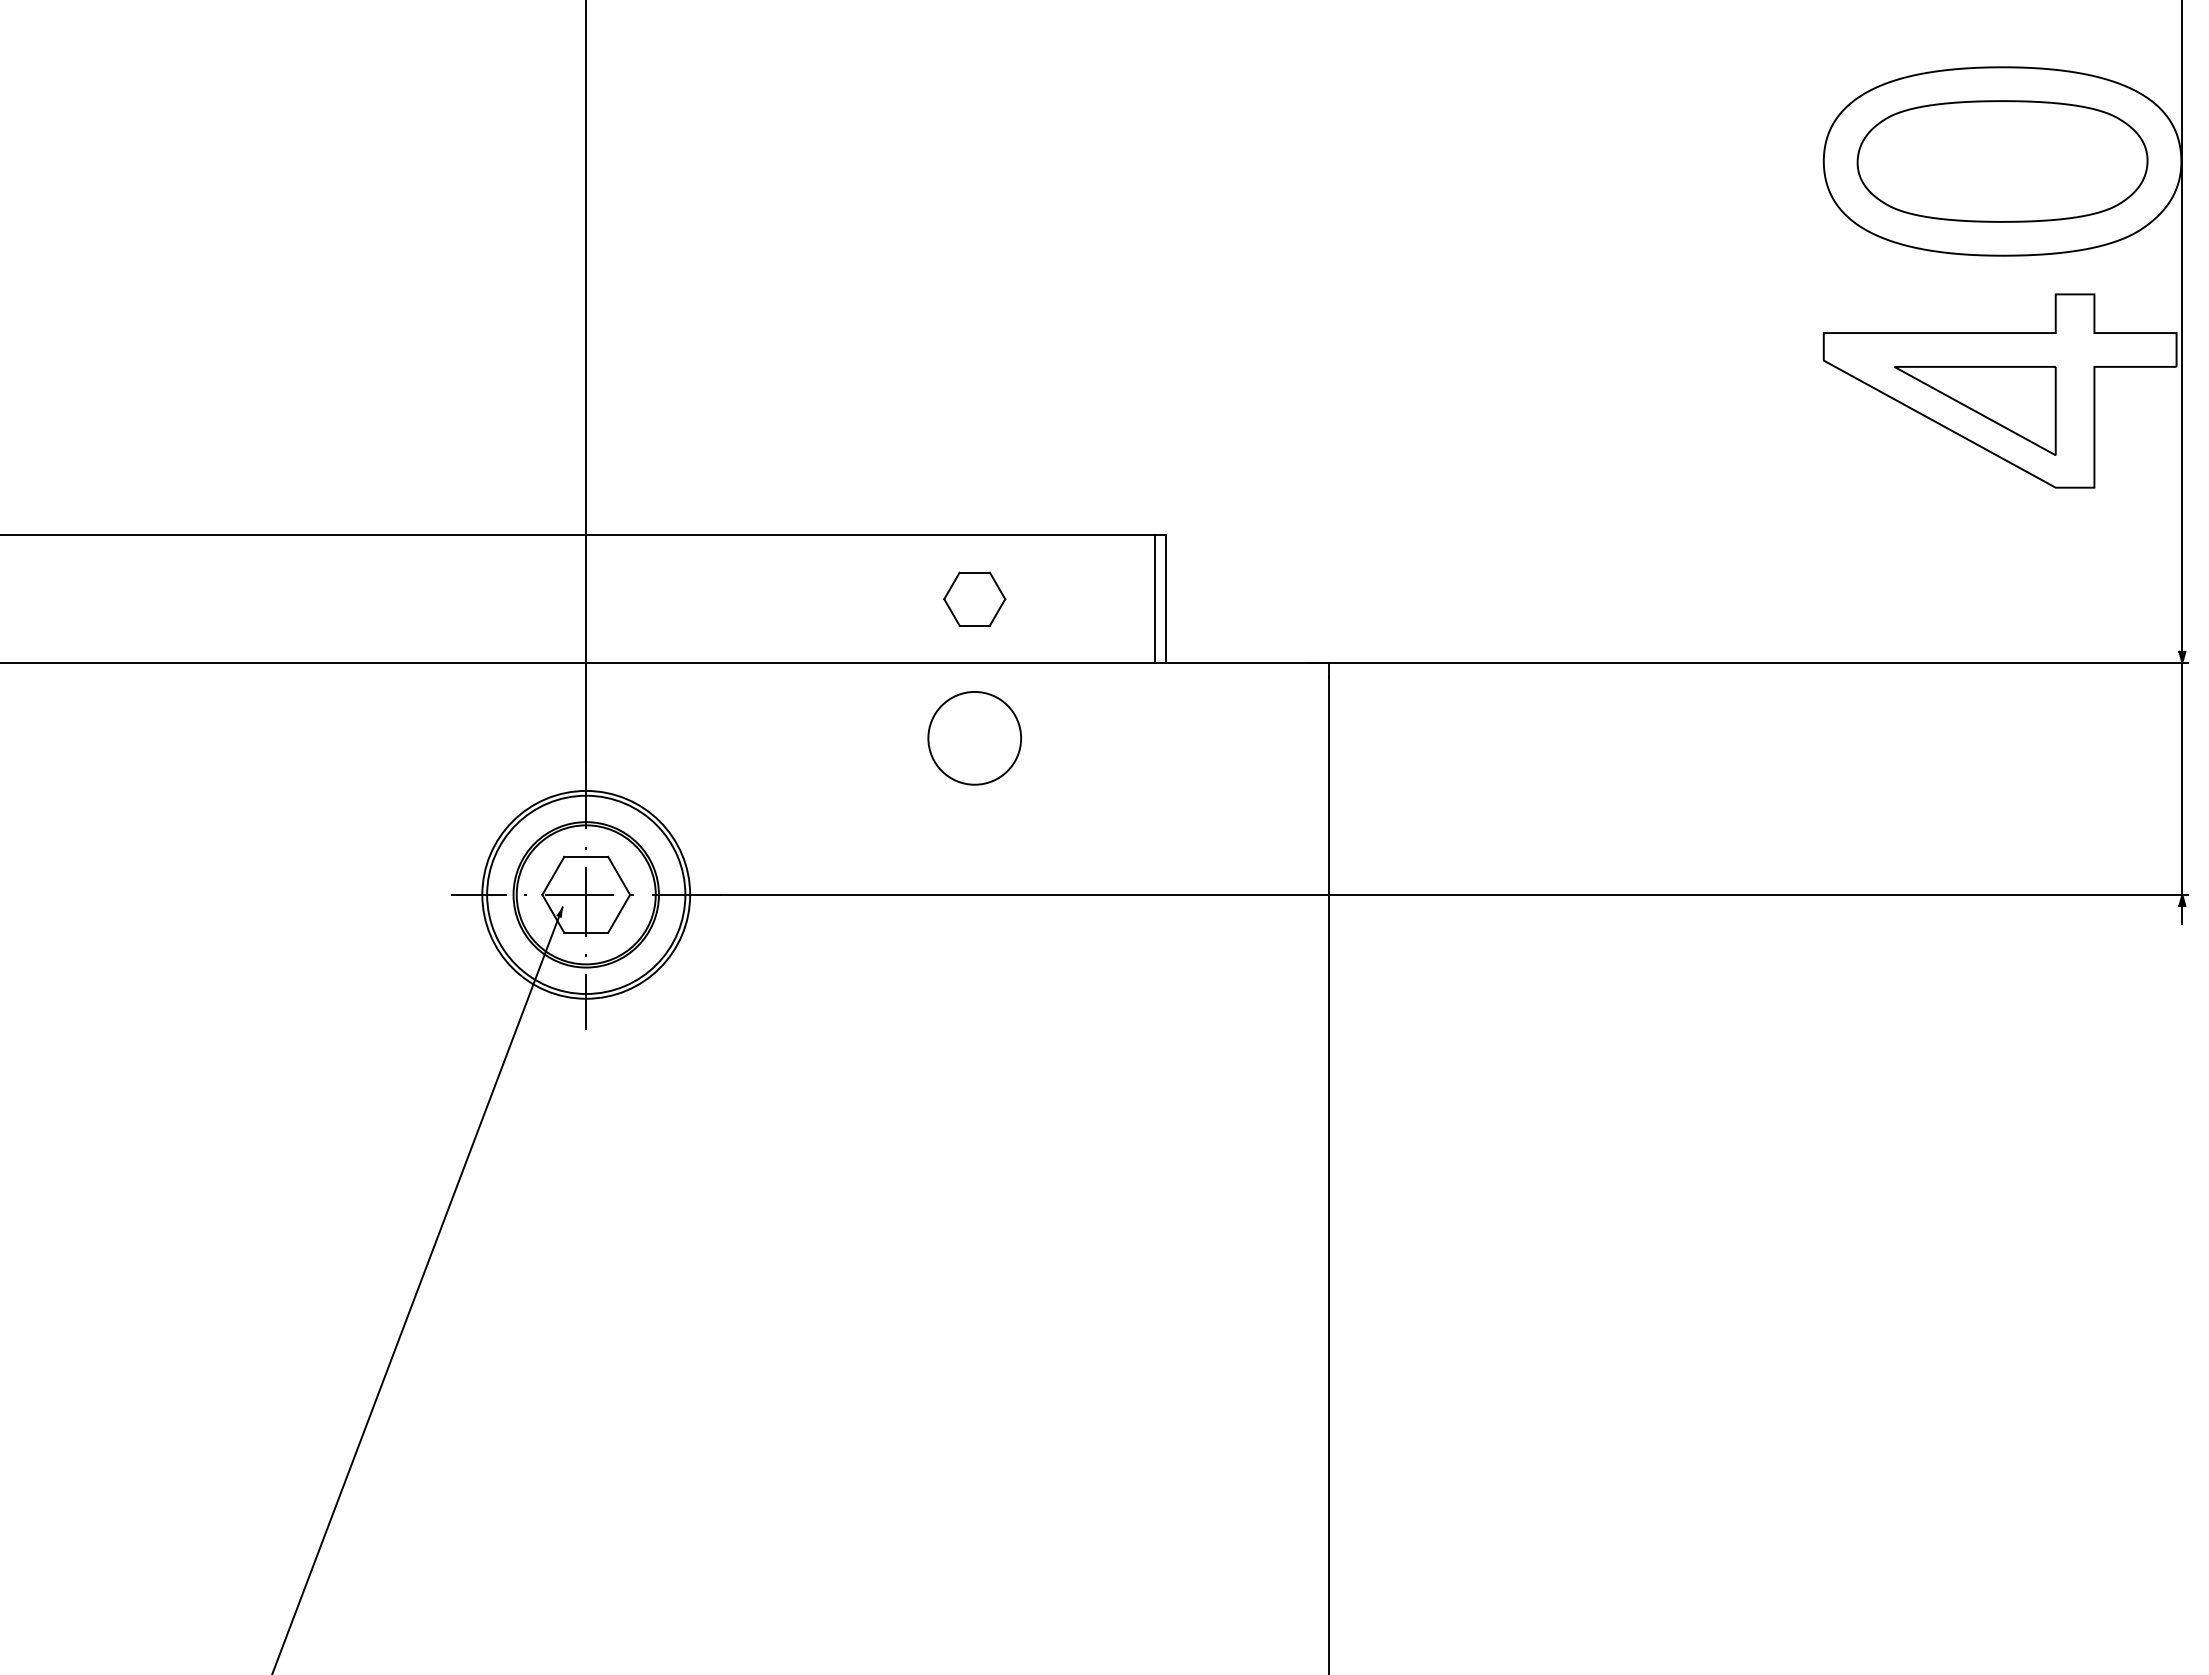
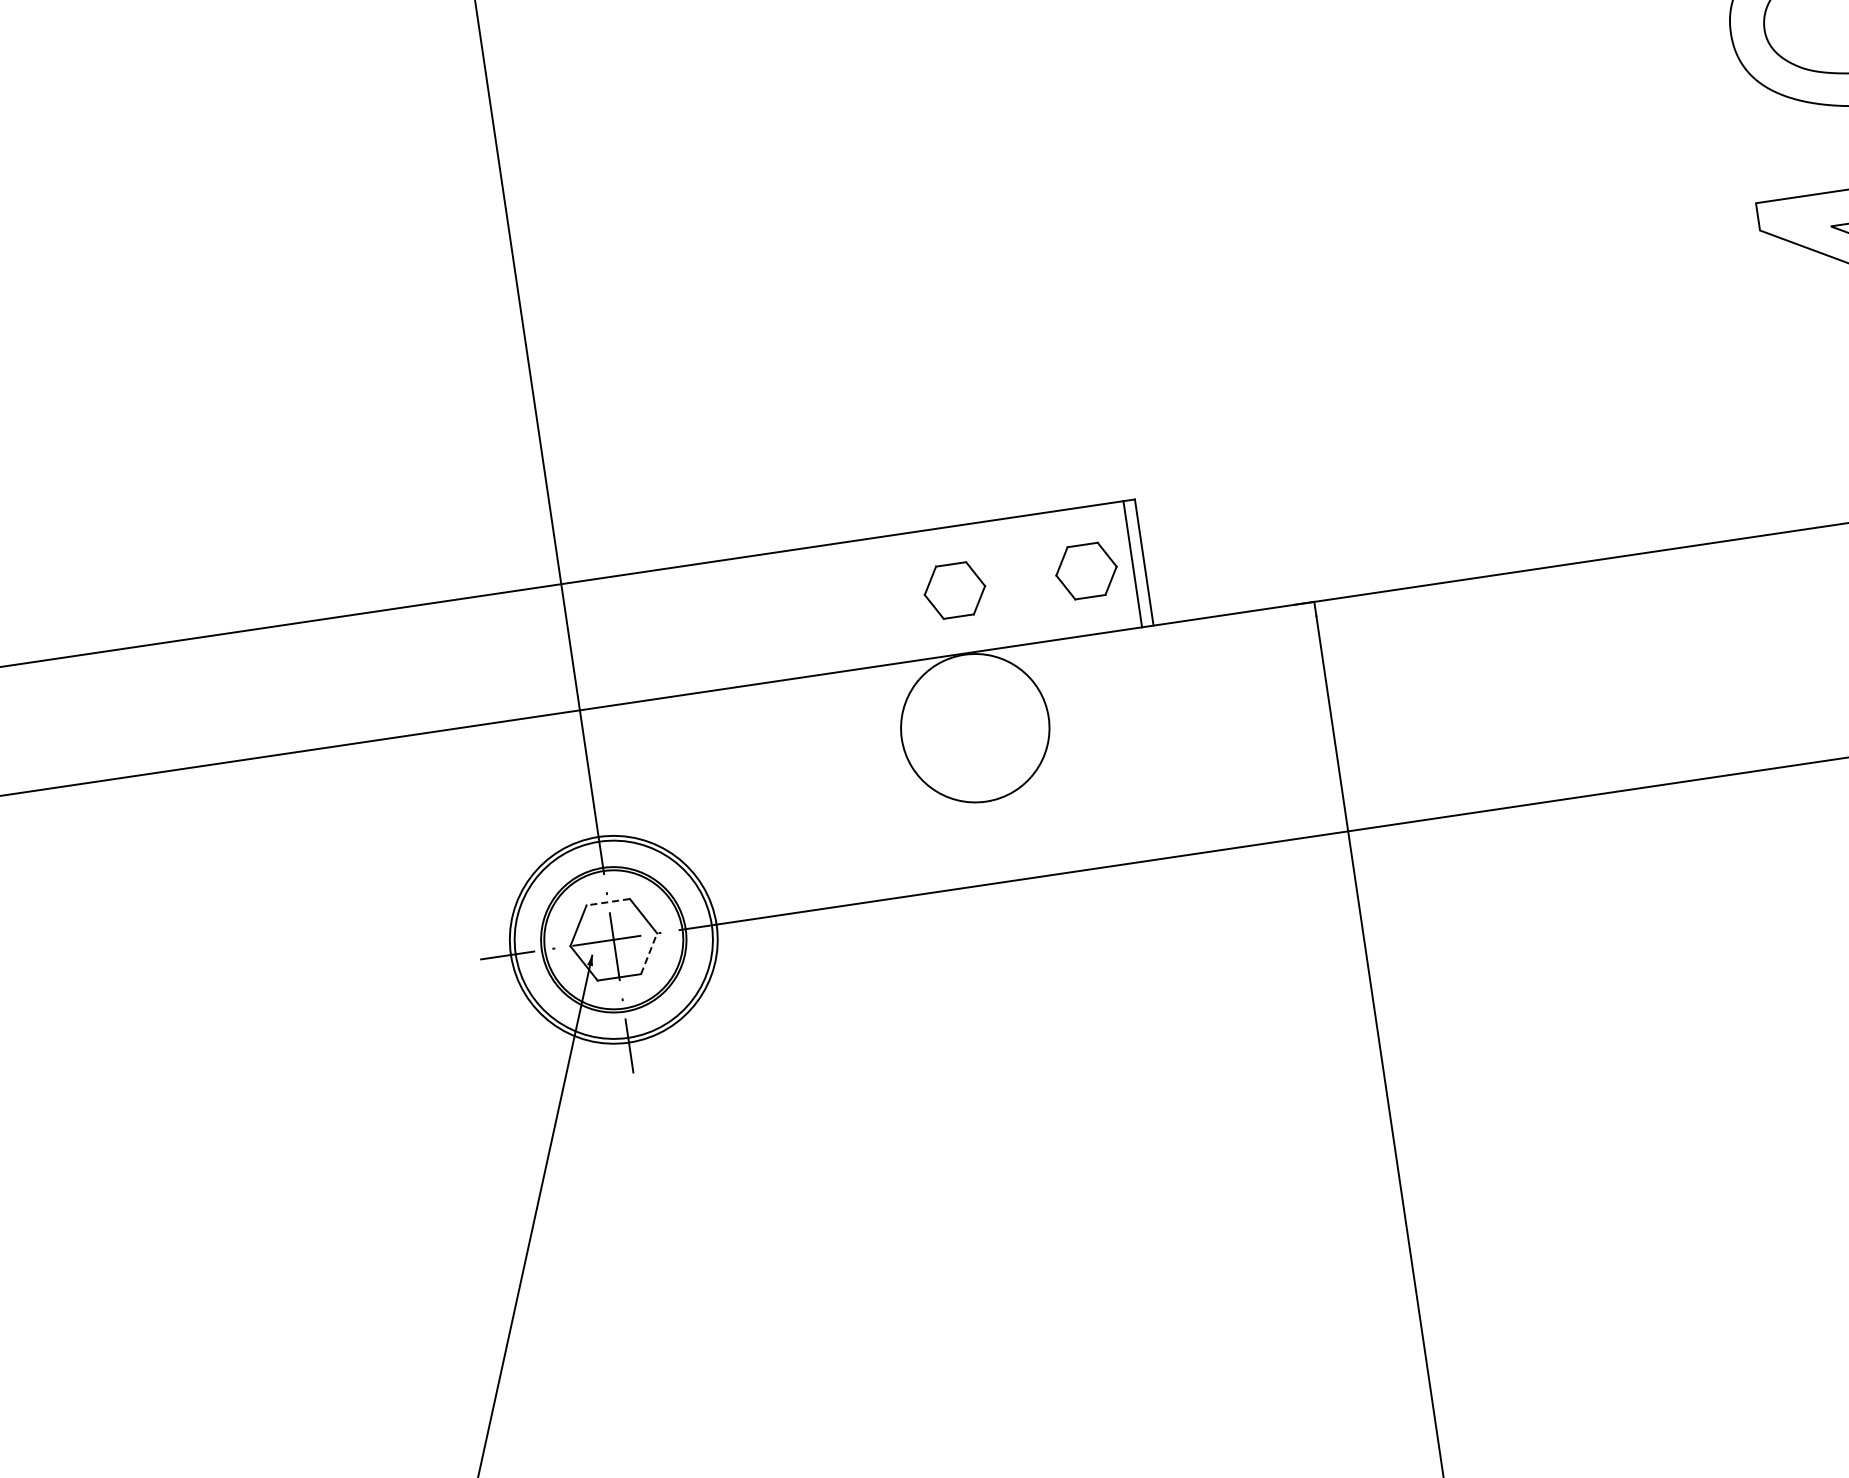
part: (1107, 598) -> (1086, 570), added
circle: (974, 737) -> (974, 727), size x1.6
line: (586, 856) -> (608, 901), solid -> dashed
line: (619, 913) -> (649, 953), solid -> dashed

